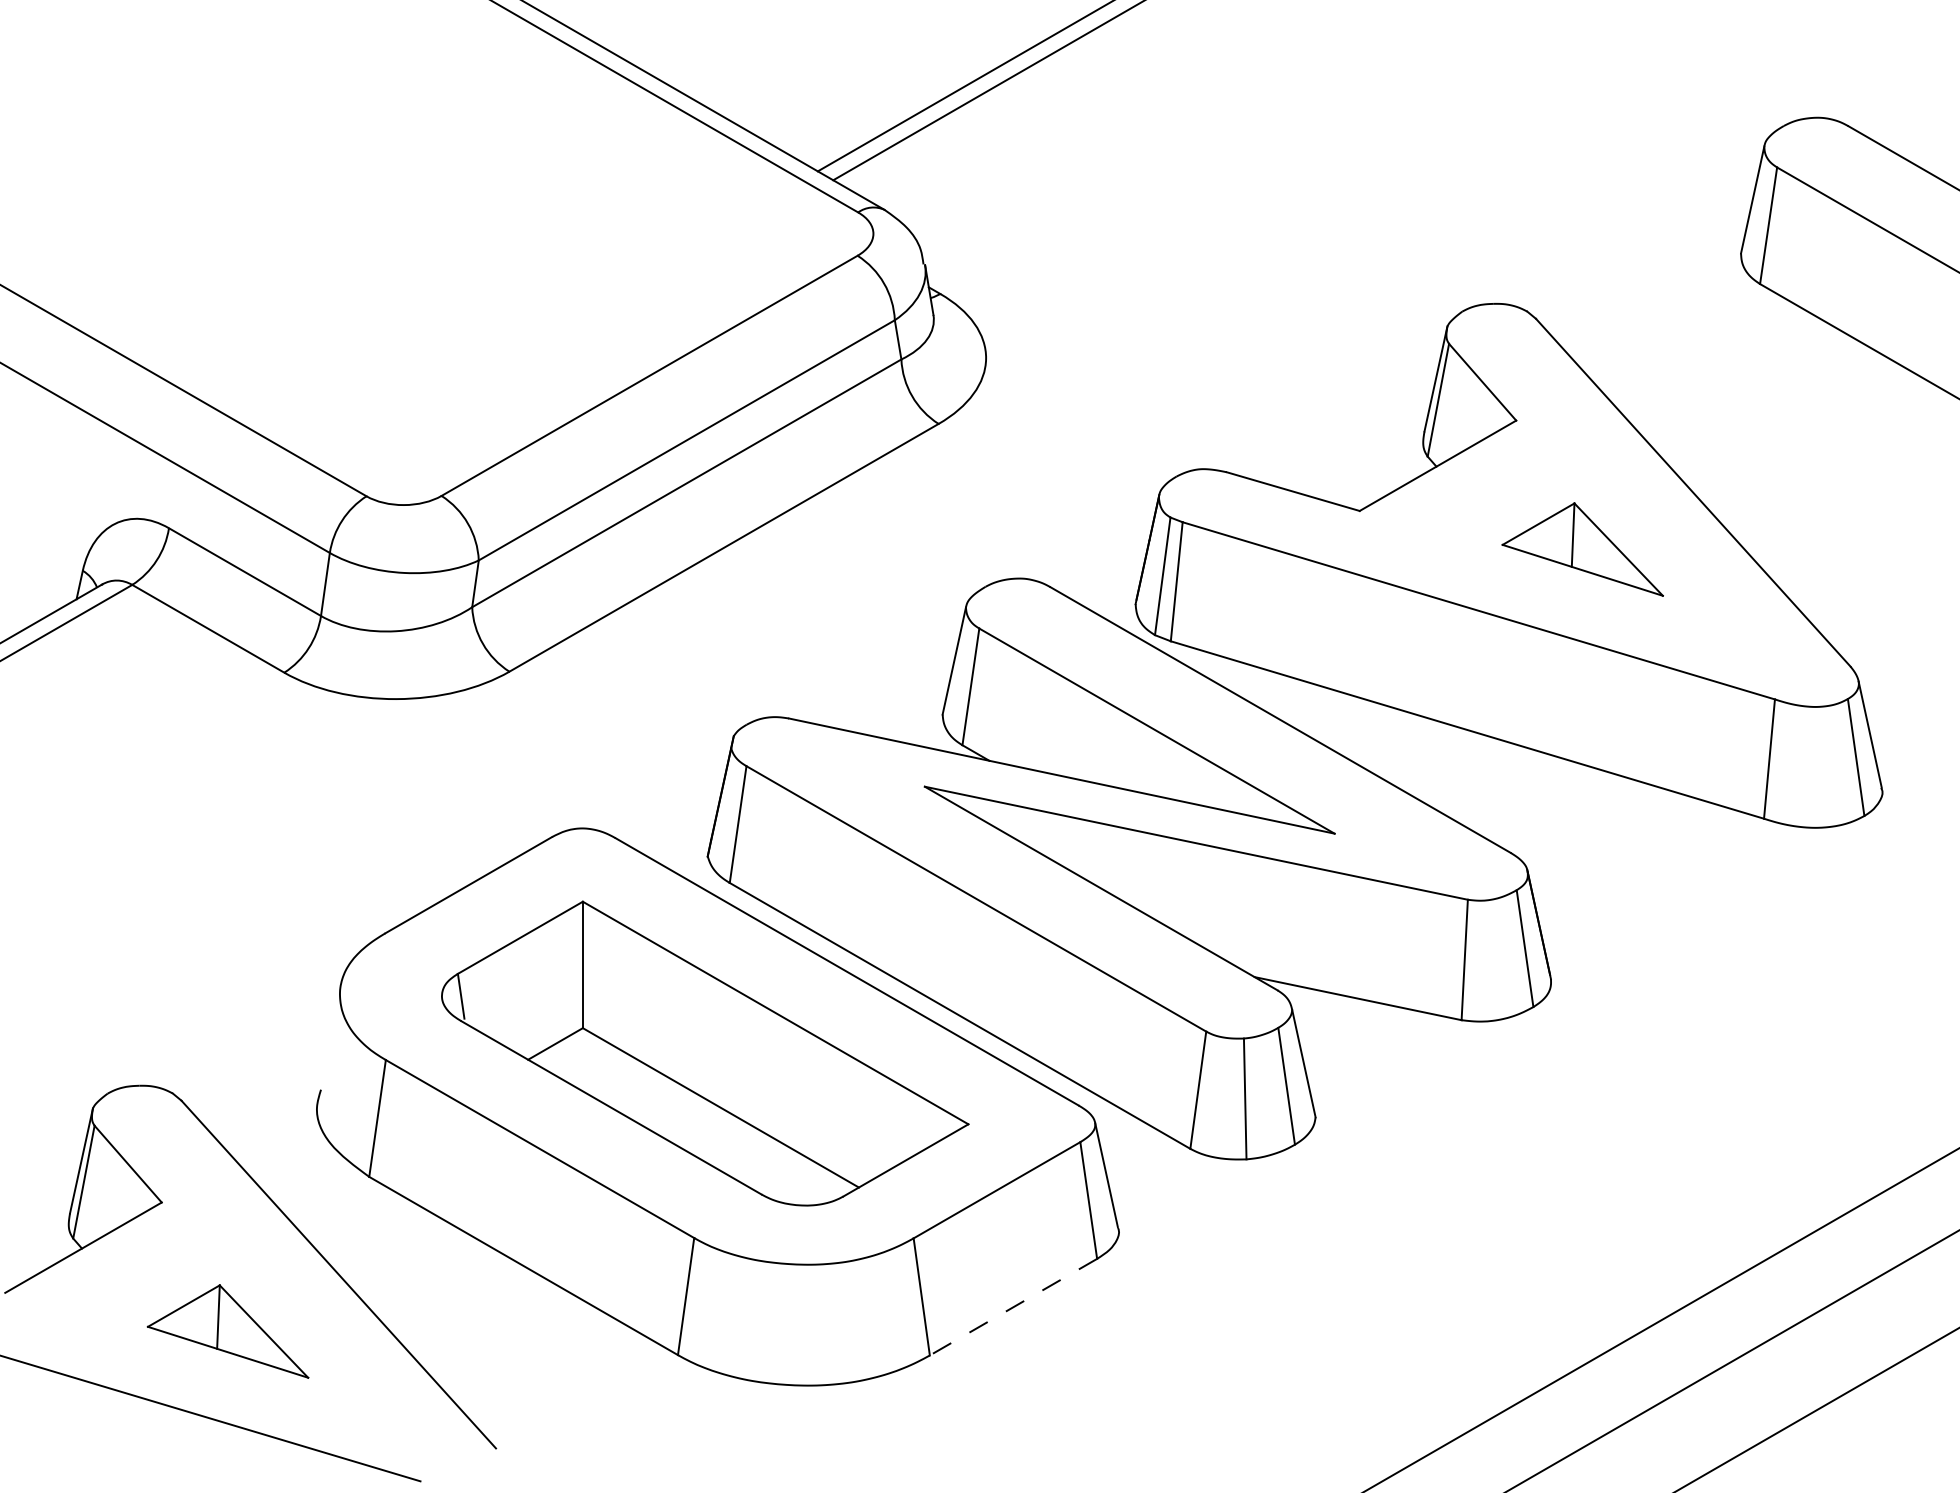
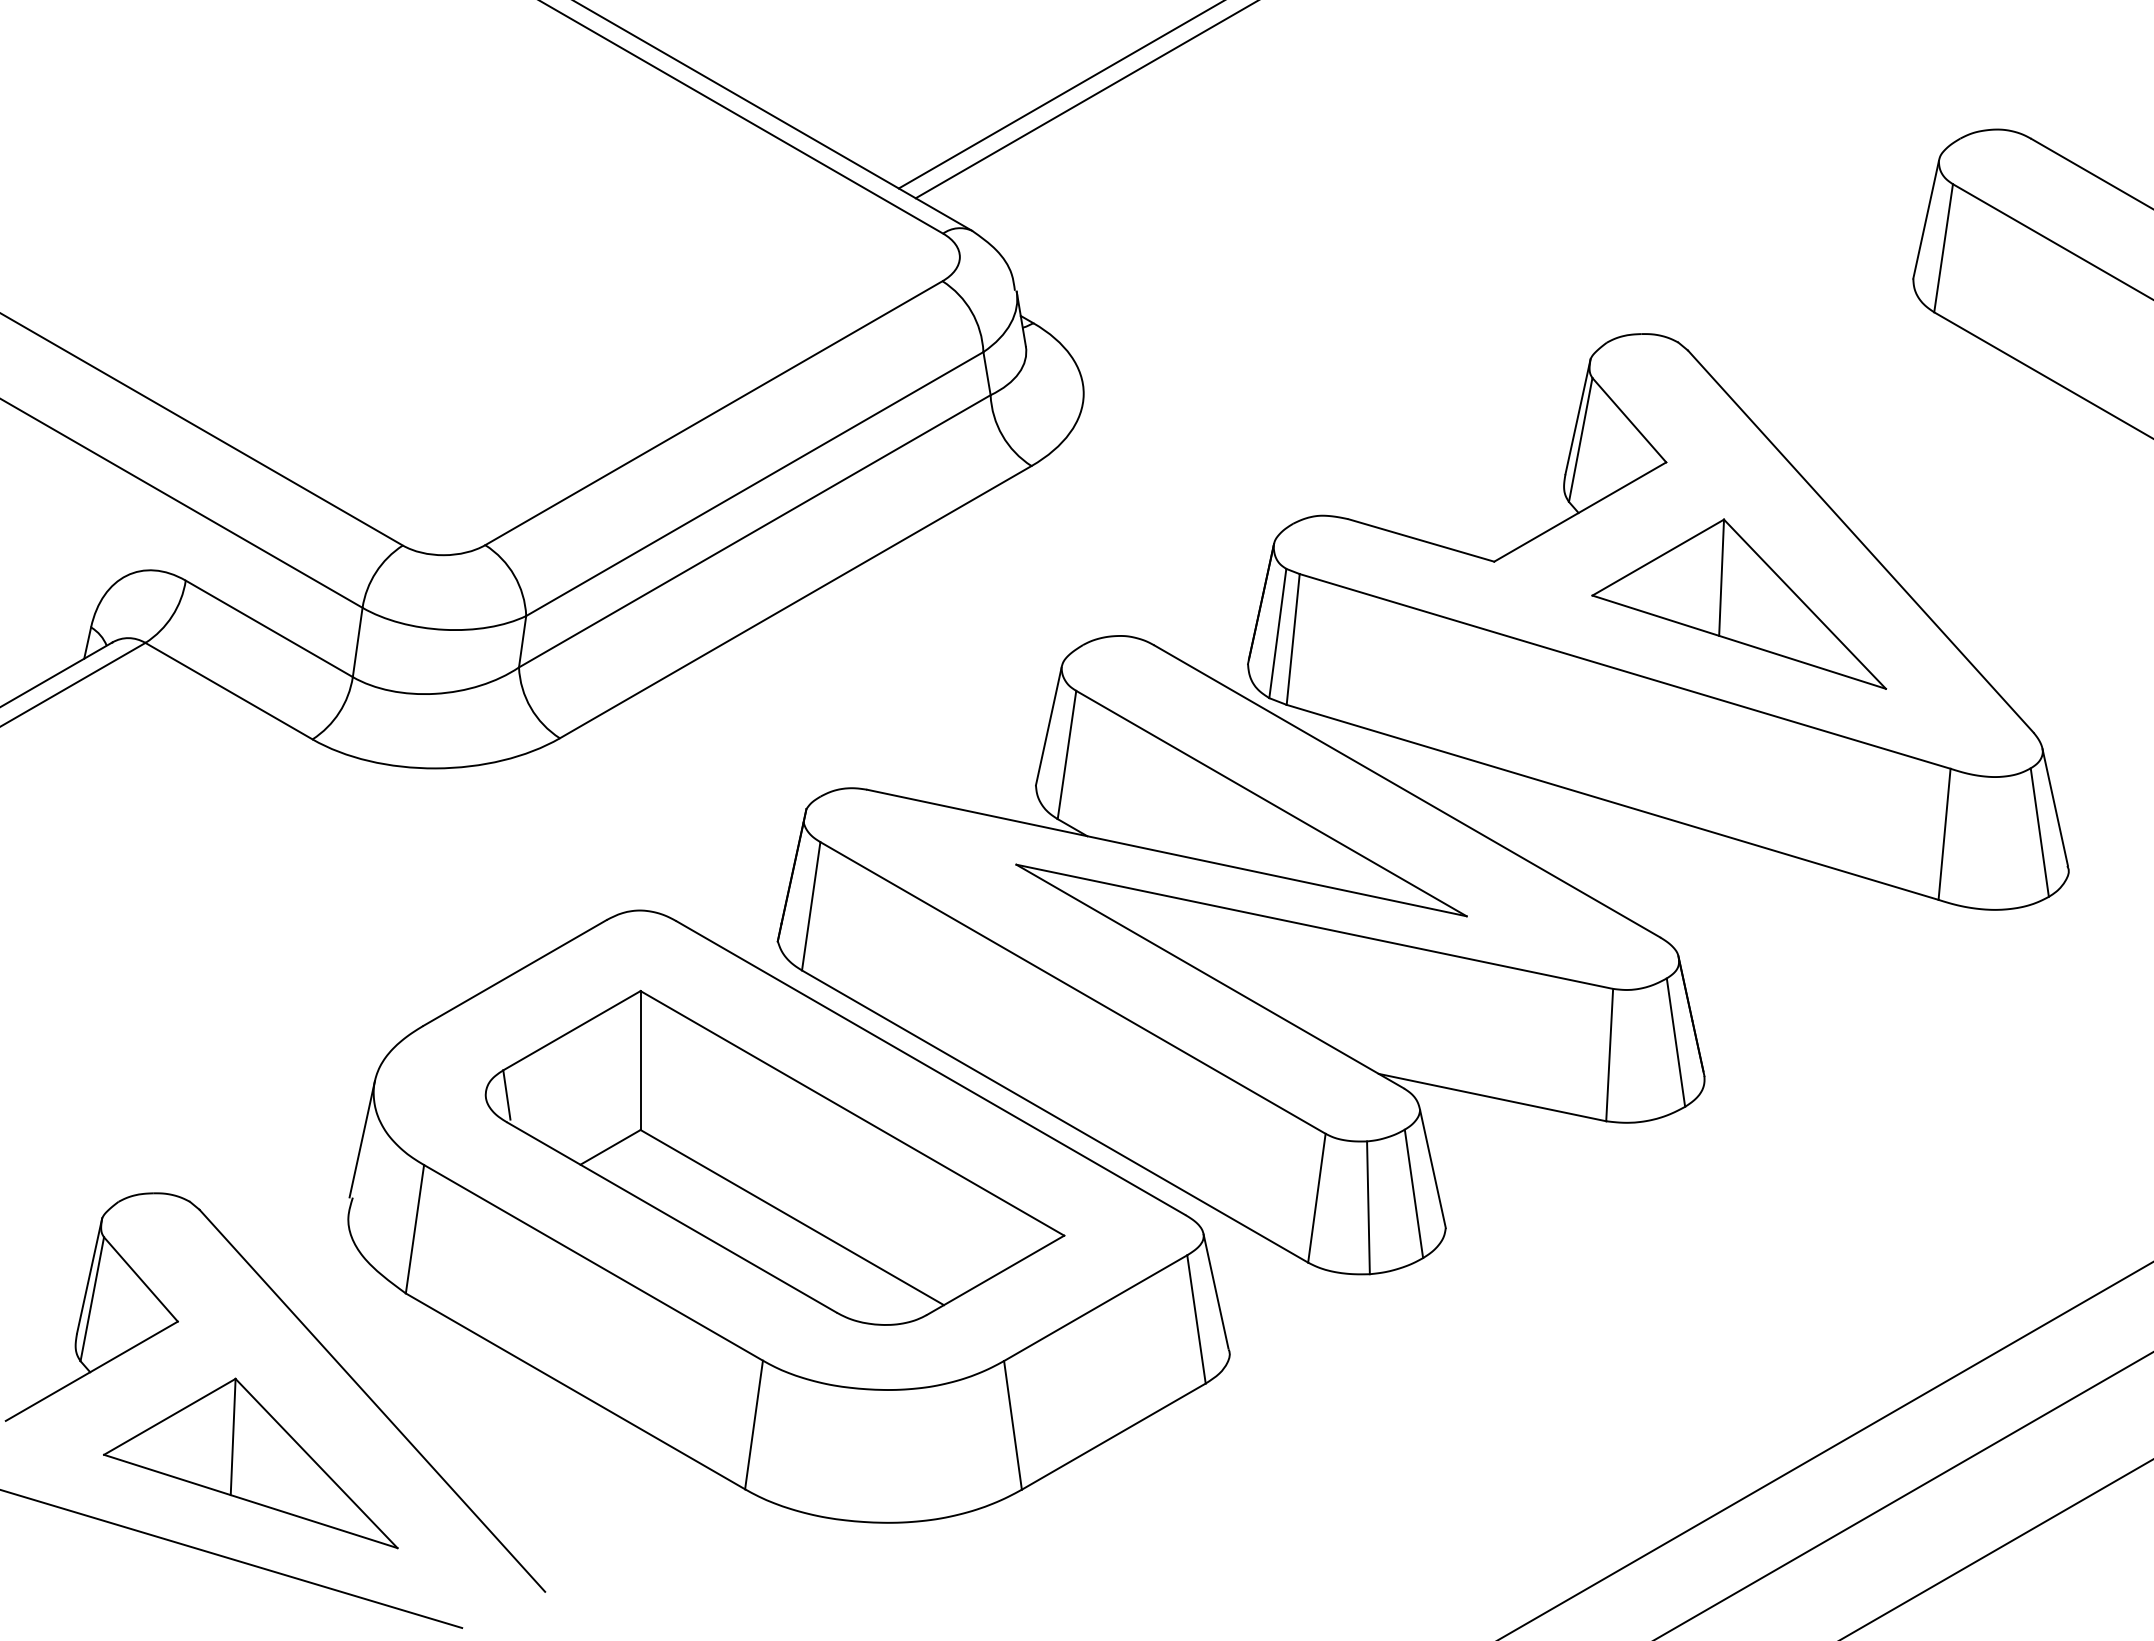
part: (1582, 549) -> (1739, 604), size x1.67
line: (329, 1036) -> (362, 1139), added
line: (1013, 1307) -> (1113, 1436), dashed -> solid
part: (227, 1331) -> (250, 1463), size x1.67

